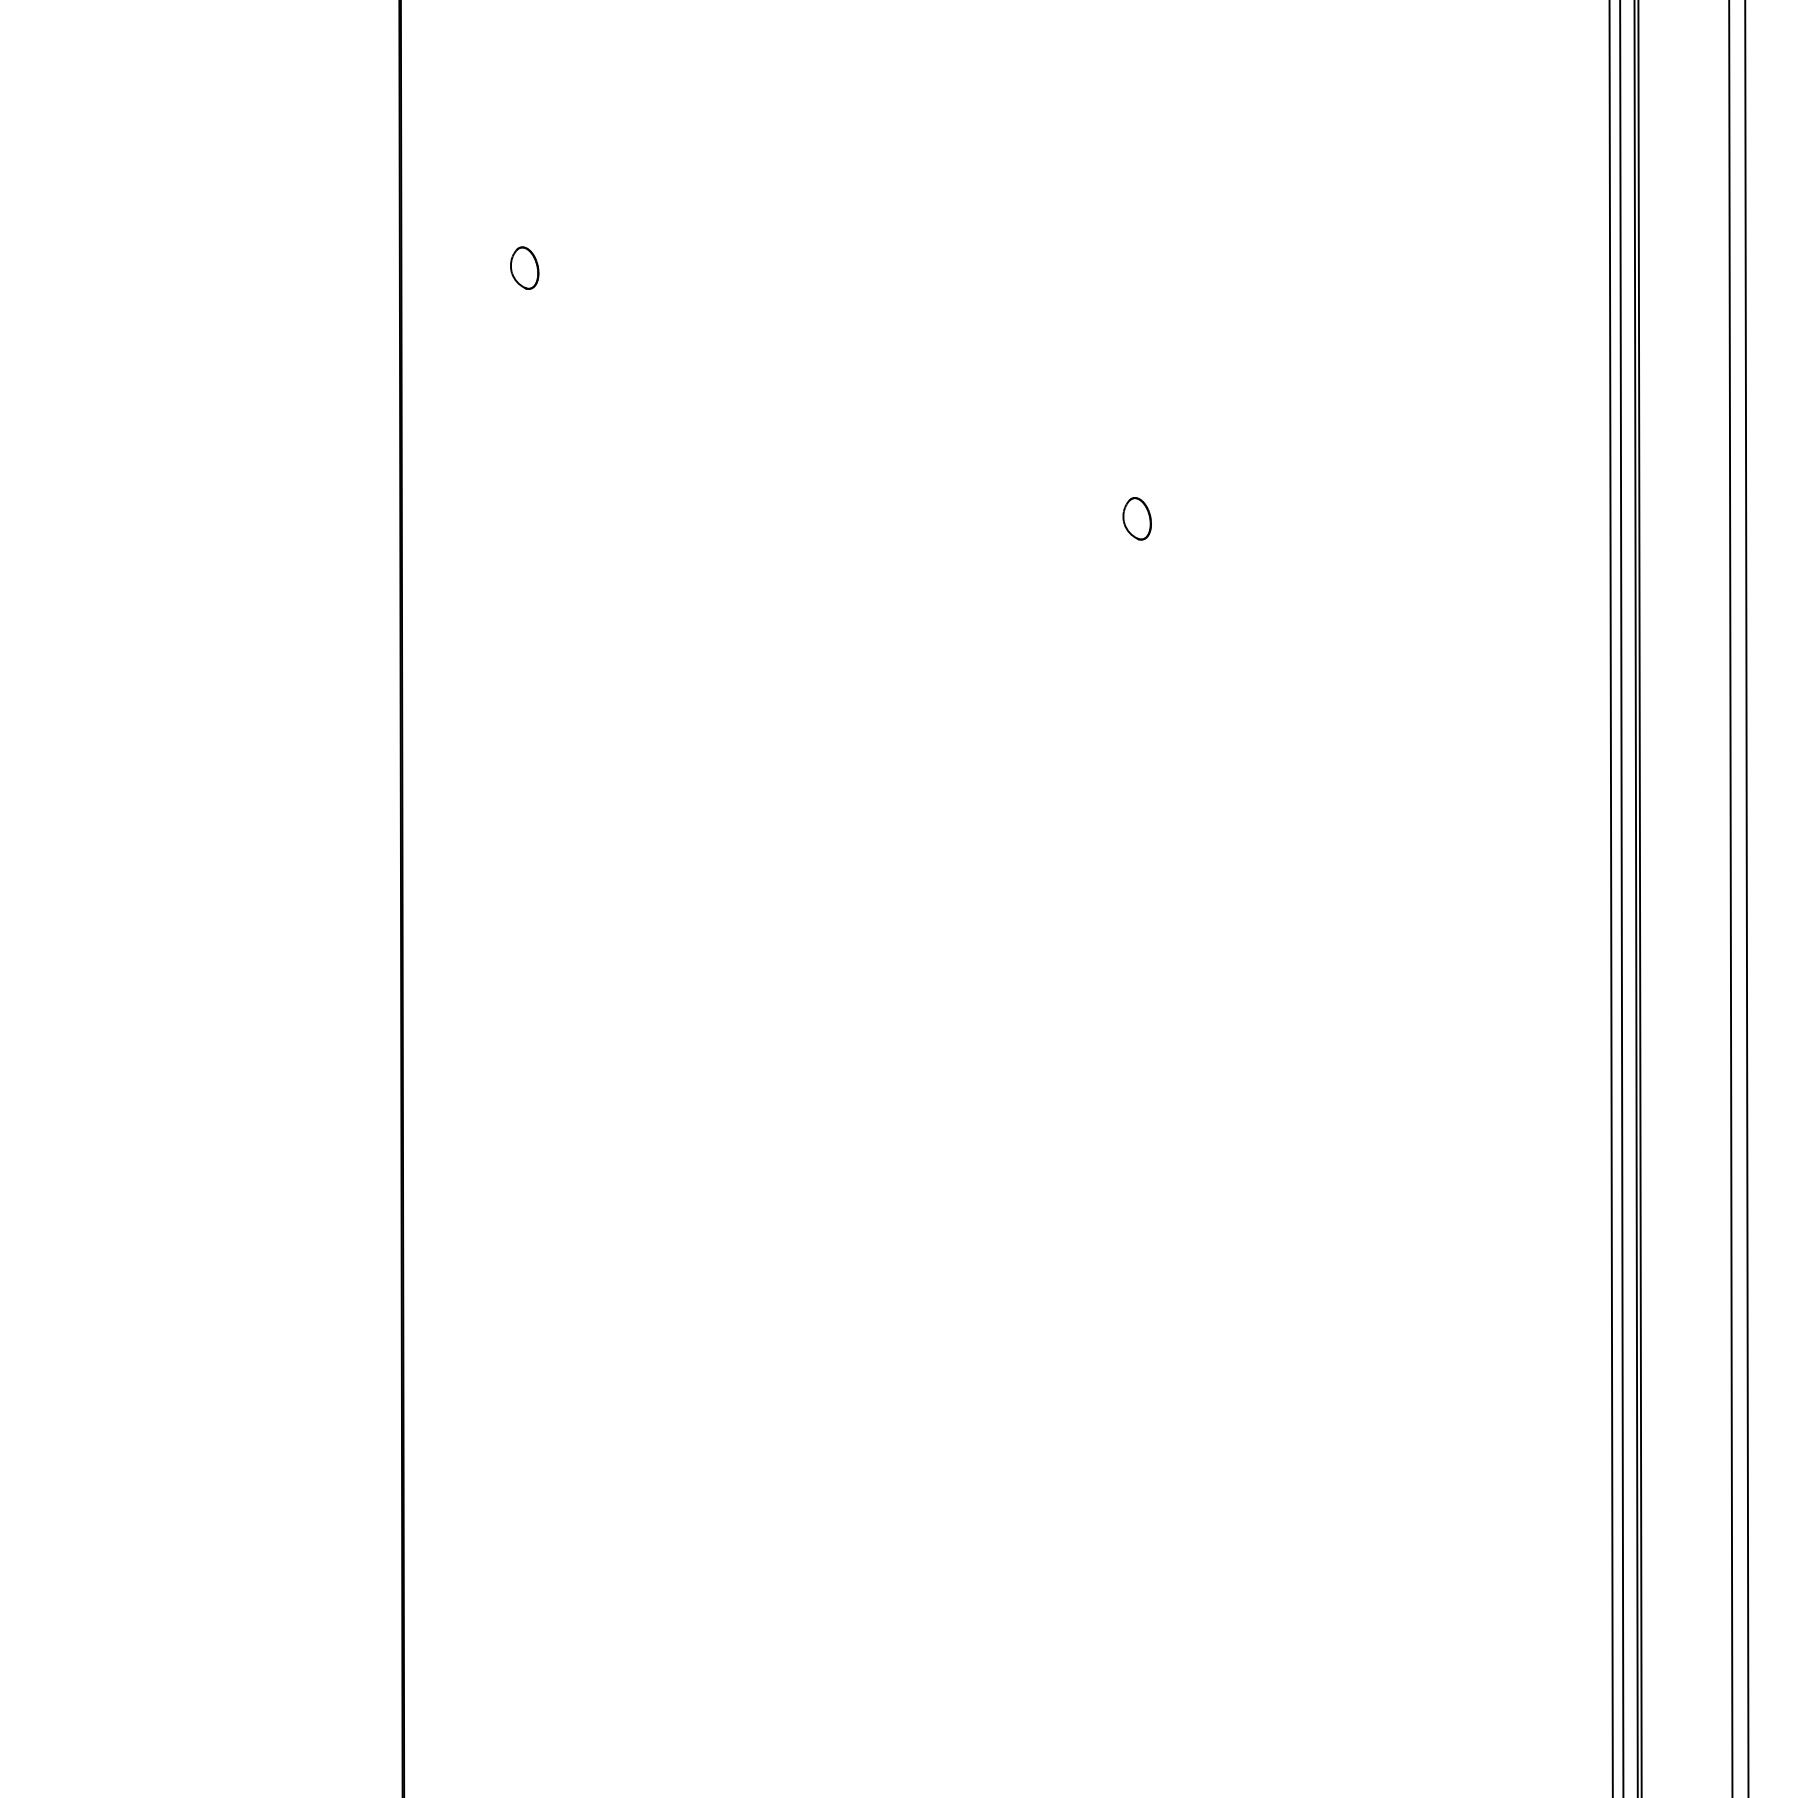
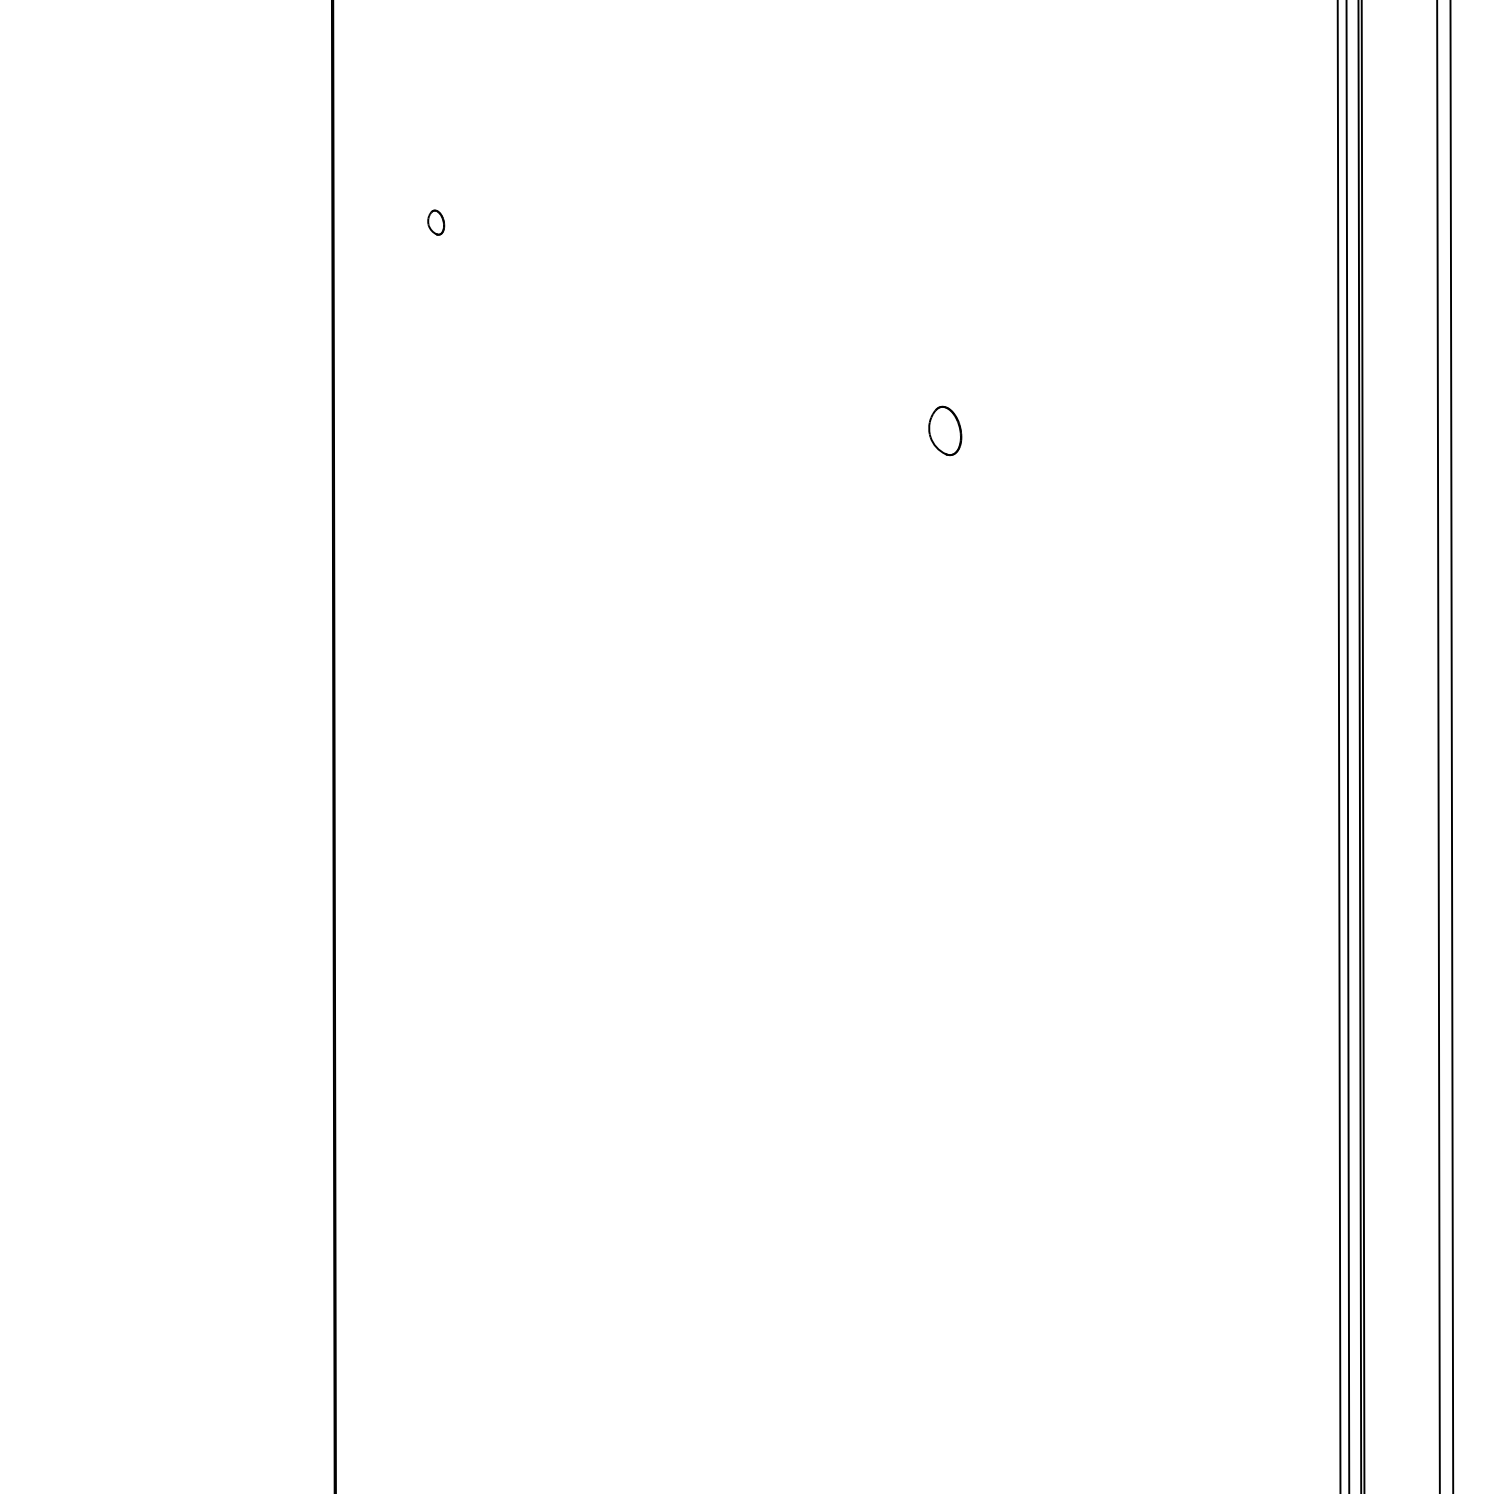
part: (524, 267) -> (435, 222), size x0.7
part: (1136, 518) -> (944, 430), size x1.4

